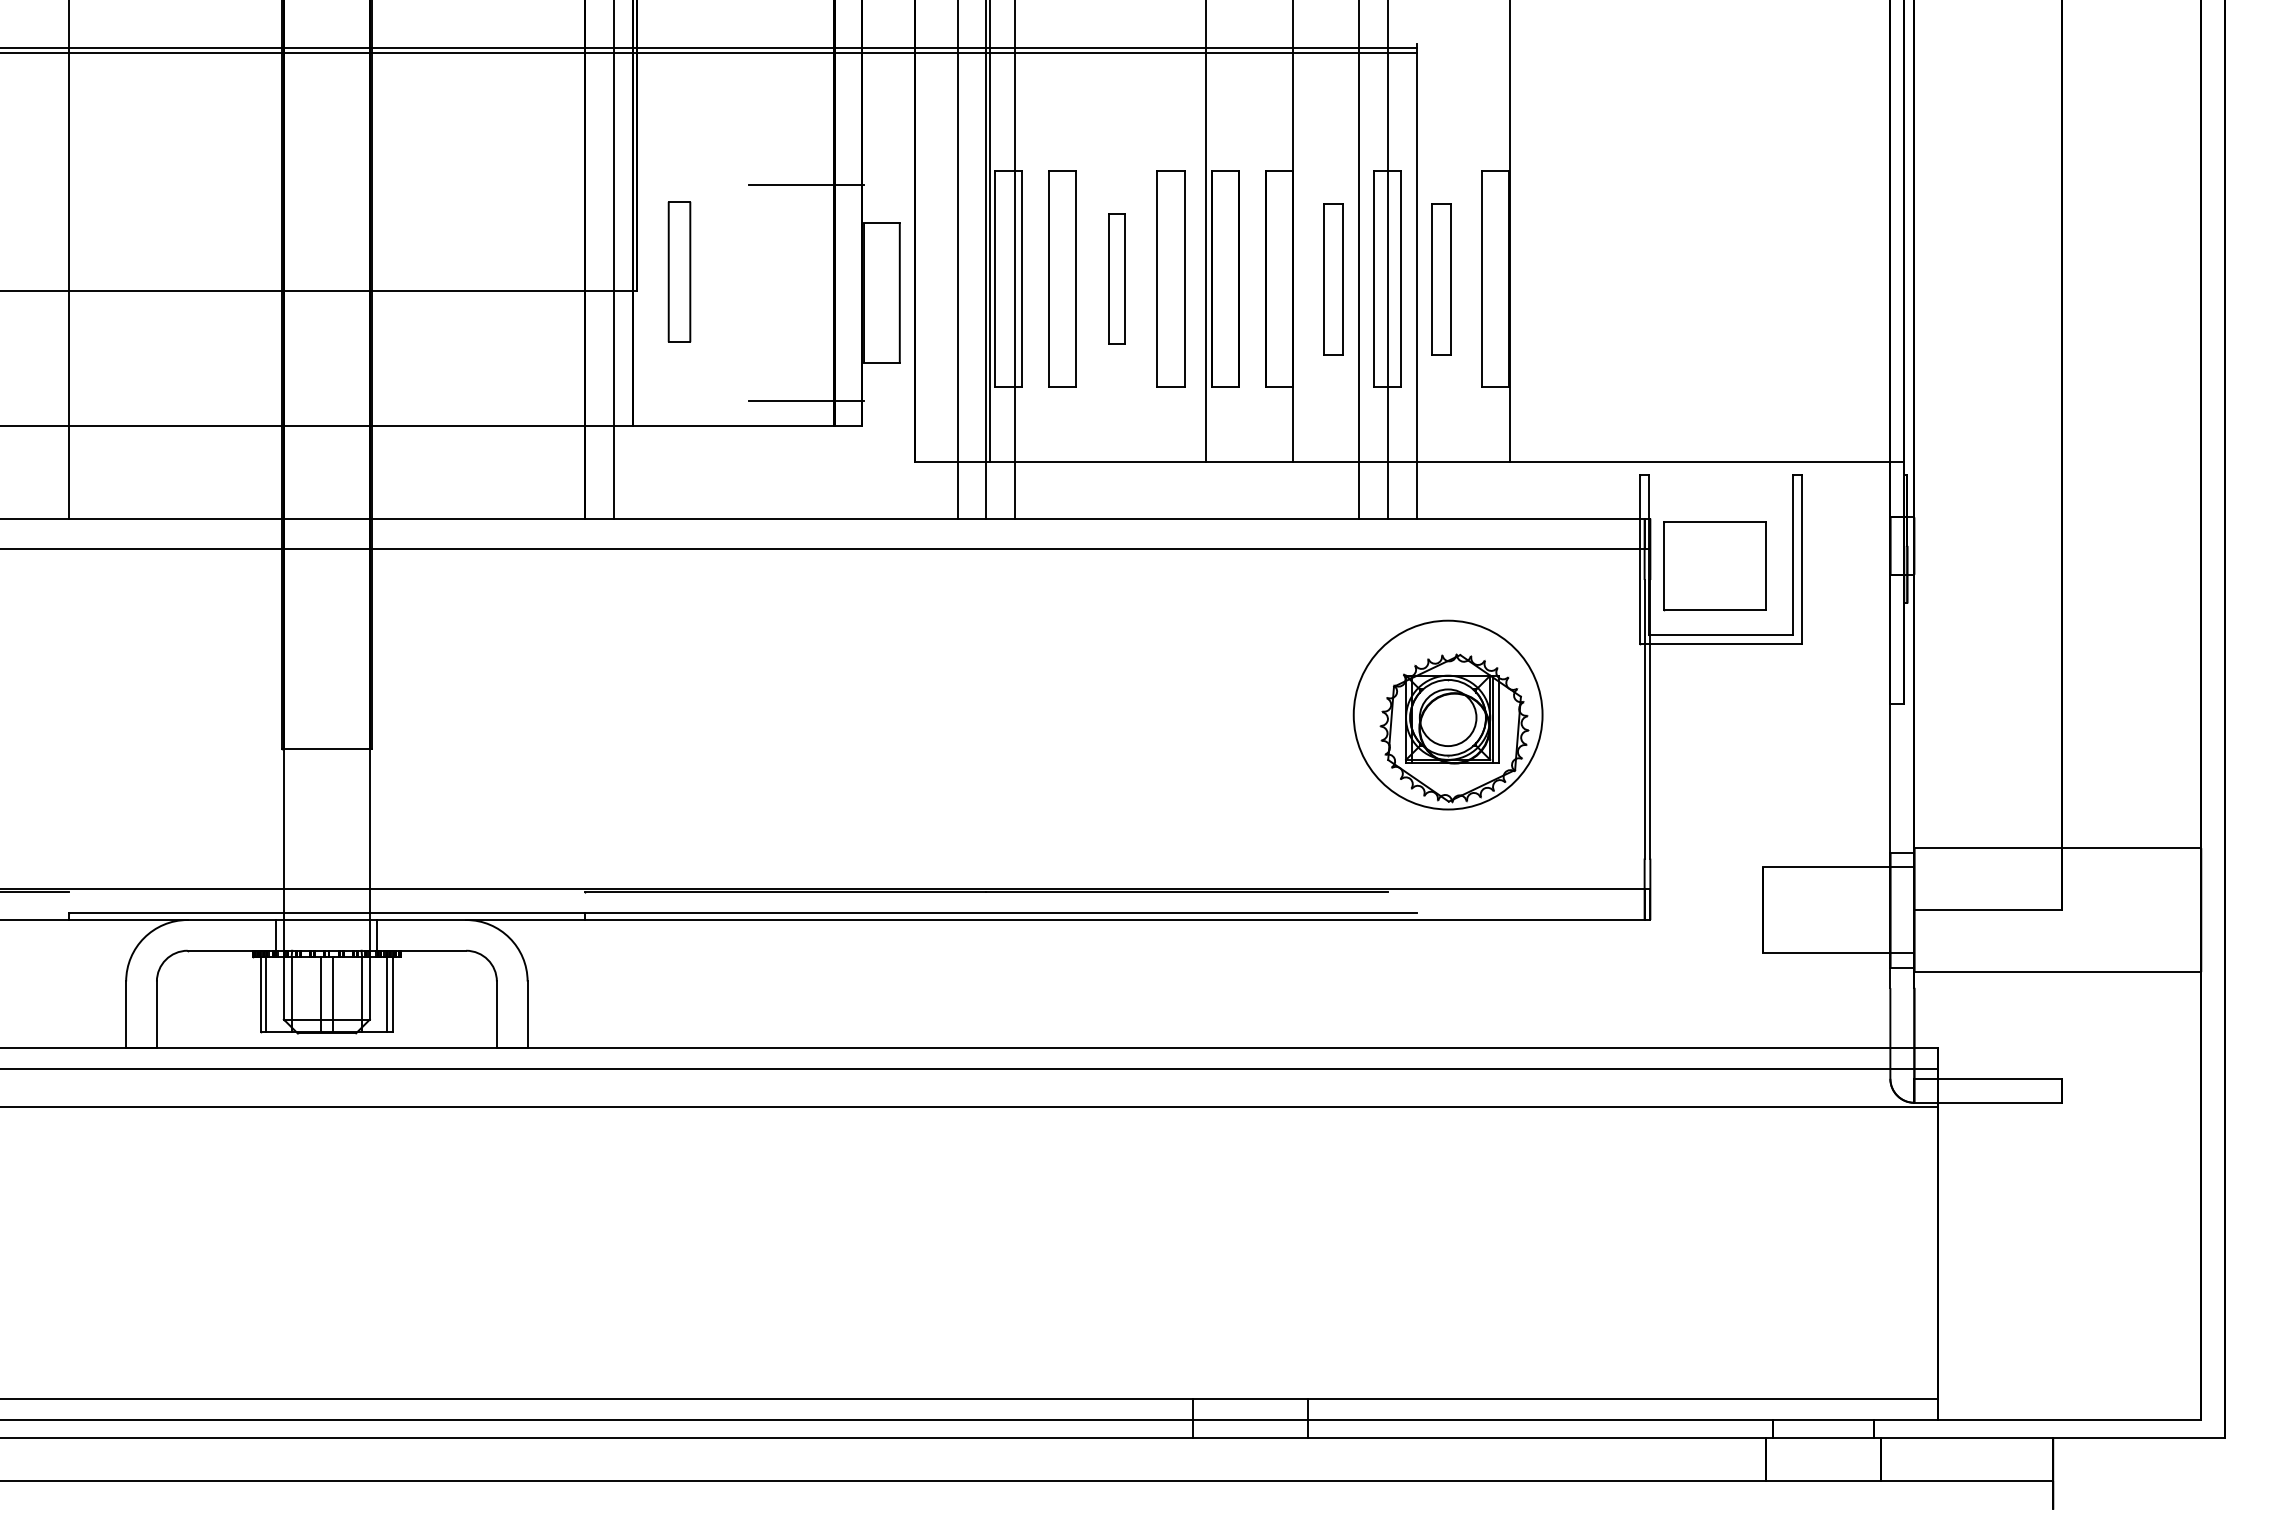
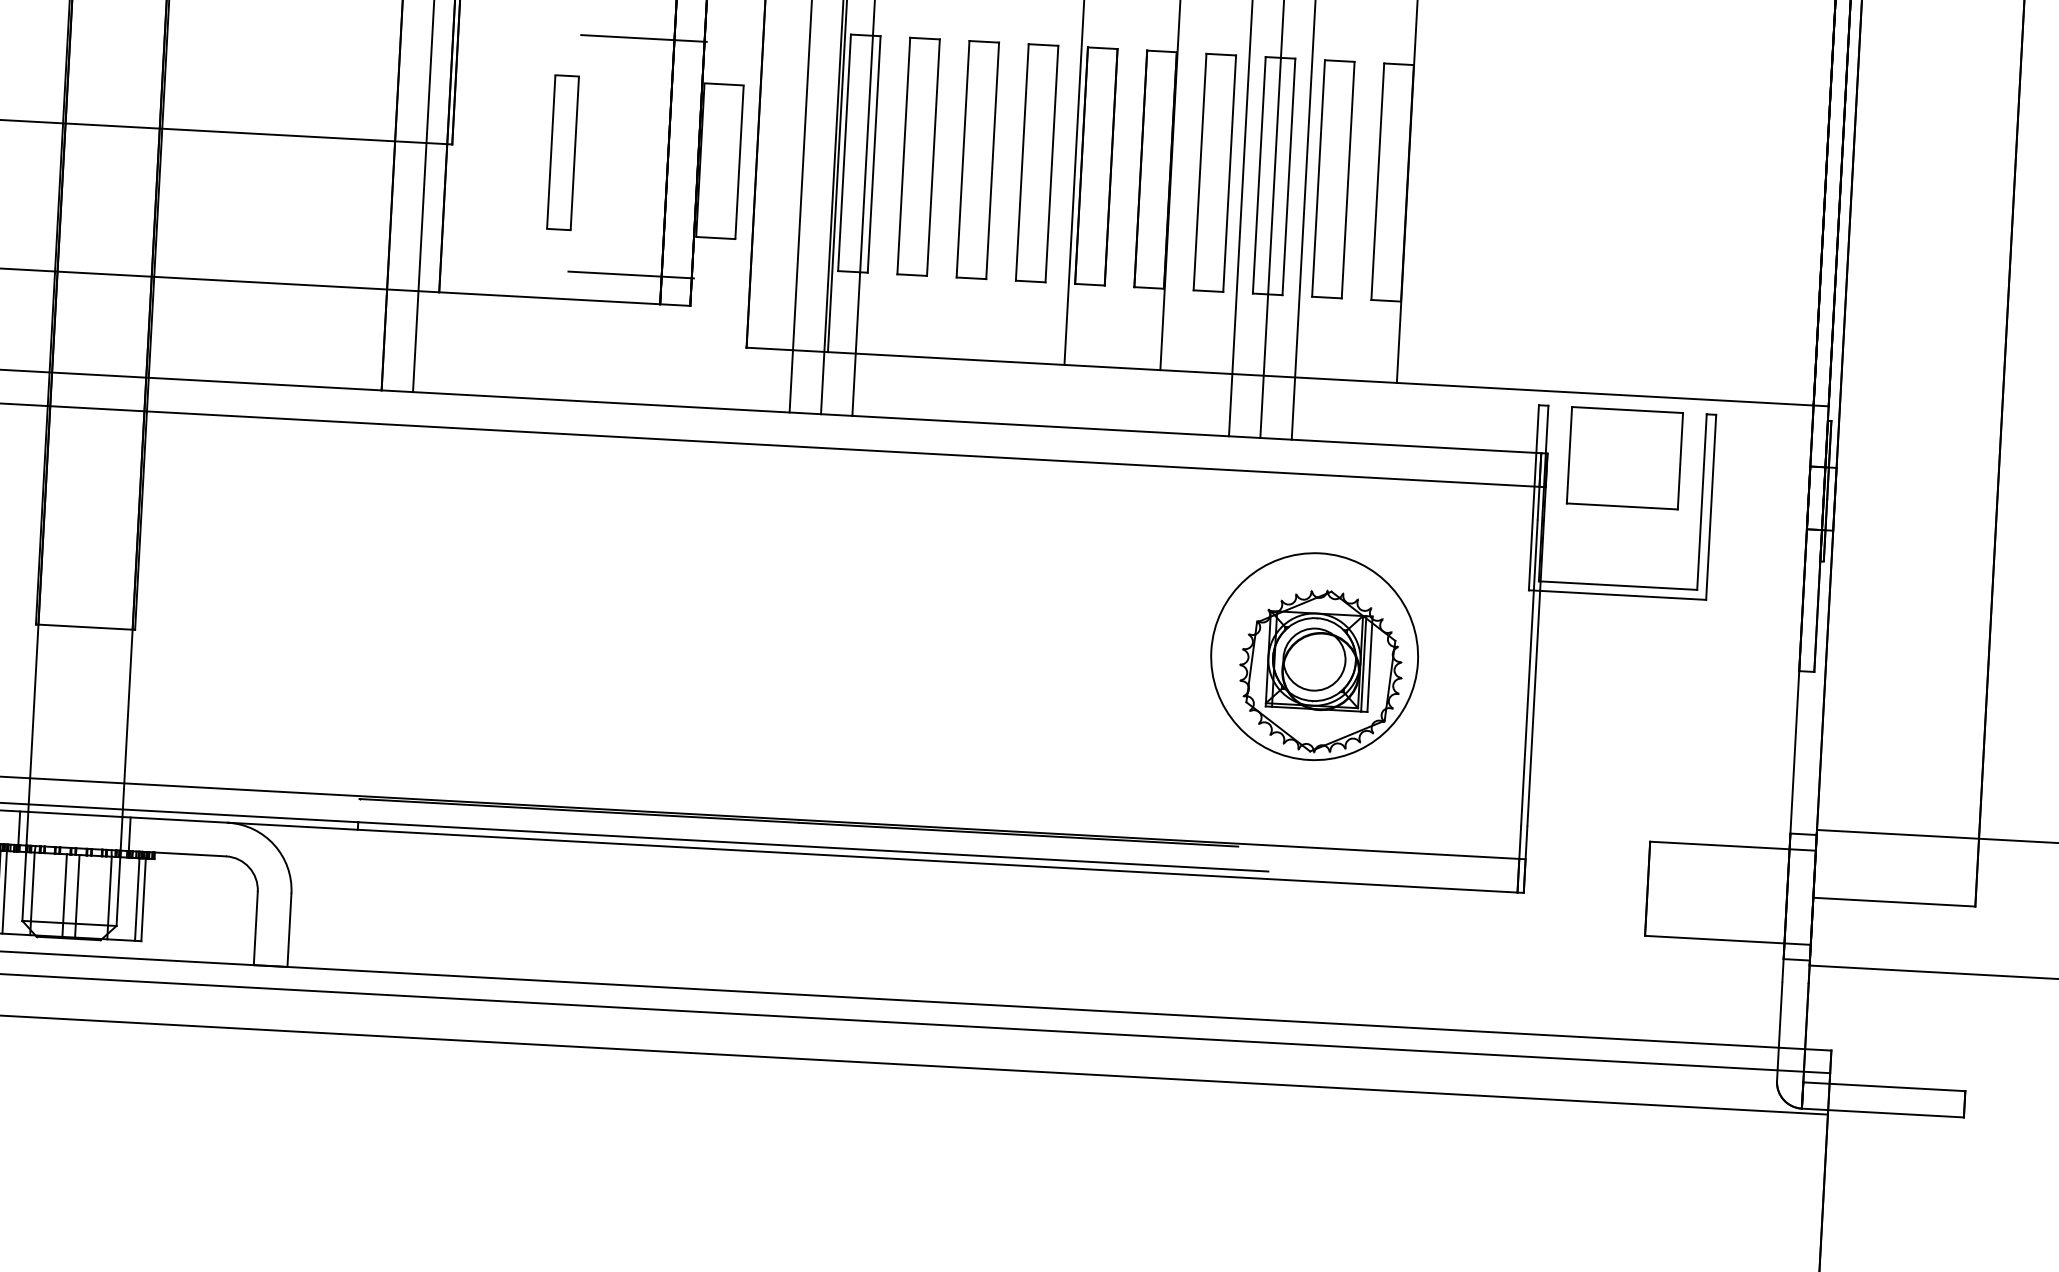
part: (679, 271) -> (563, 152), moved
part: (1116, 278) -> (977, 159), size x1.67
part: (1333, 278) -> (1215, 172), size x1.43
part: (1441, 278) -> (1333, 178), size x1.43
part: (1714, 566) -> (1624, 458), moved

